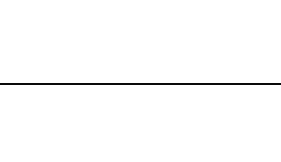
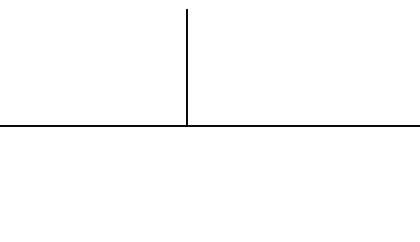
line: (124, 45) -> (186, 67), added

